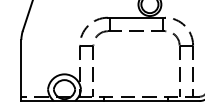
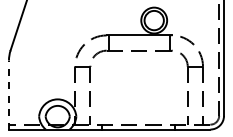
line: (20, 70) -> (8, 94), solid -> dashed

